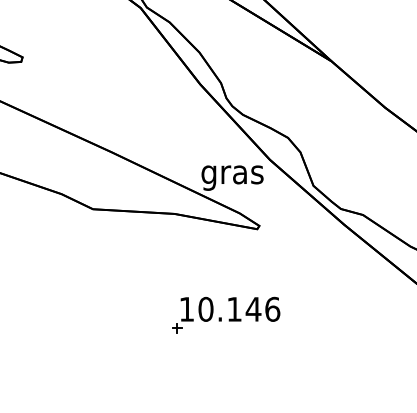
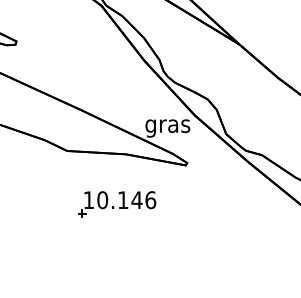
part: (226, 315) -> (117, 204), moved

